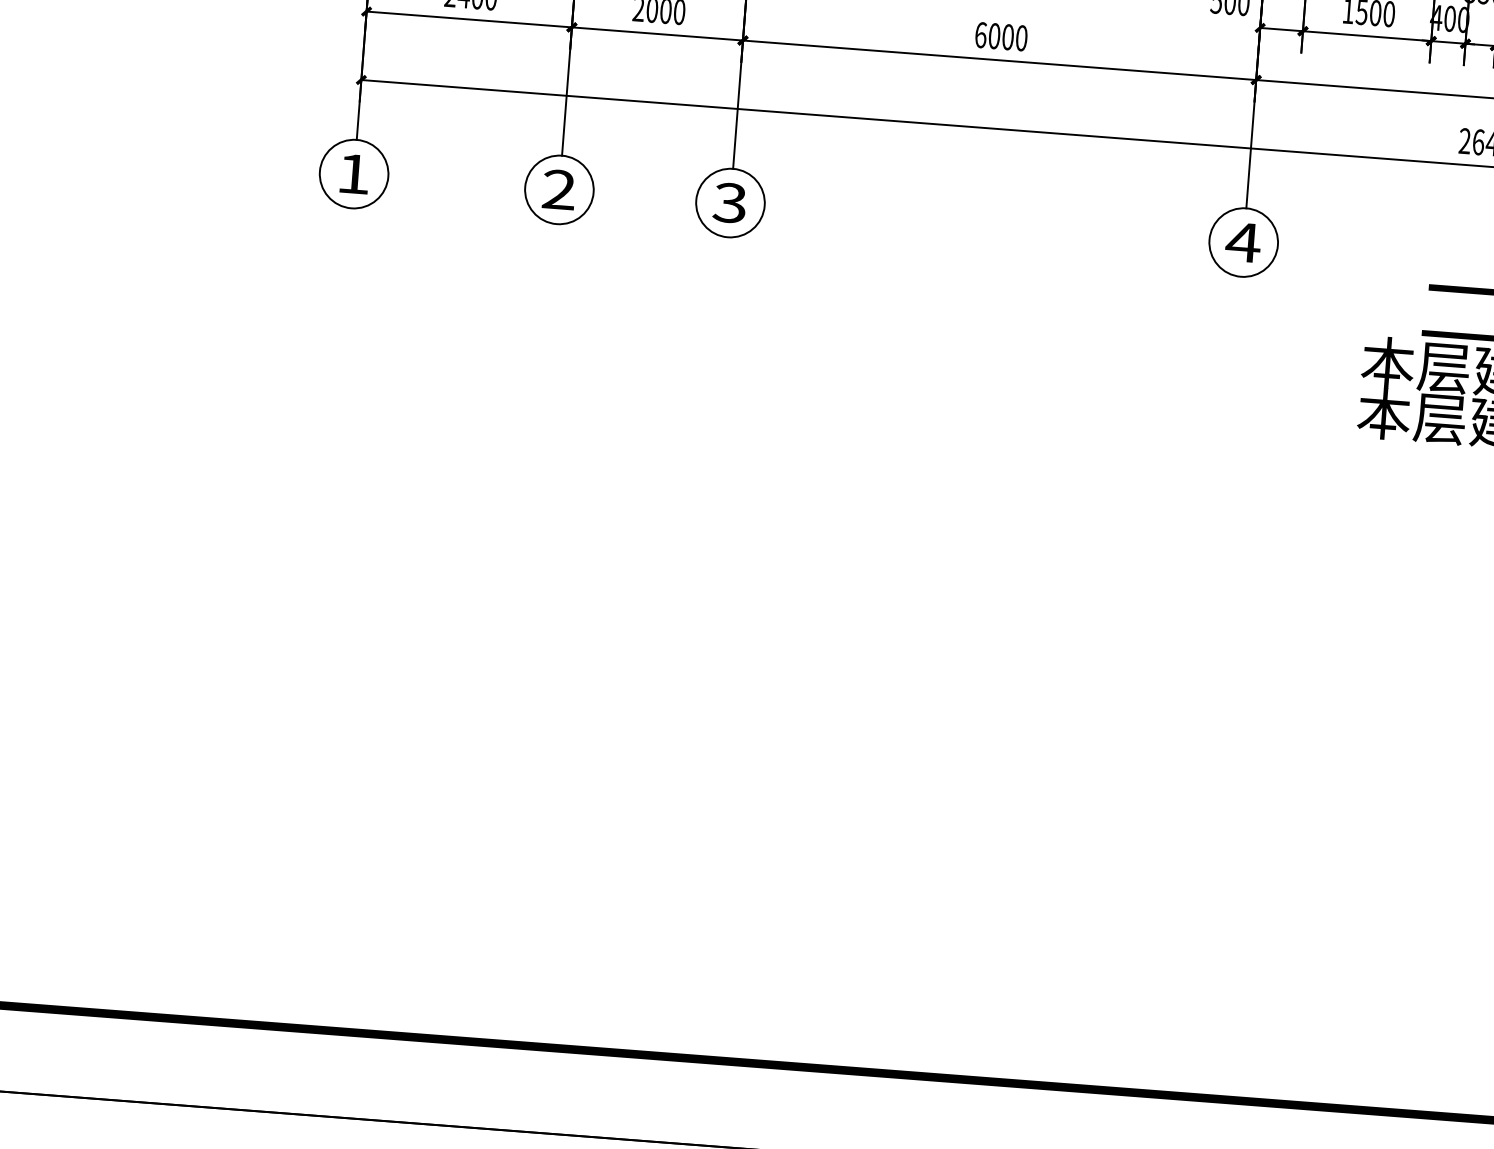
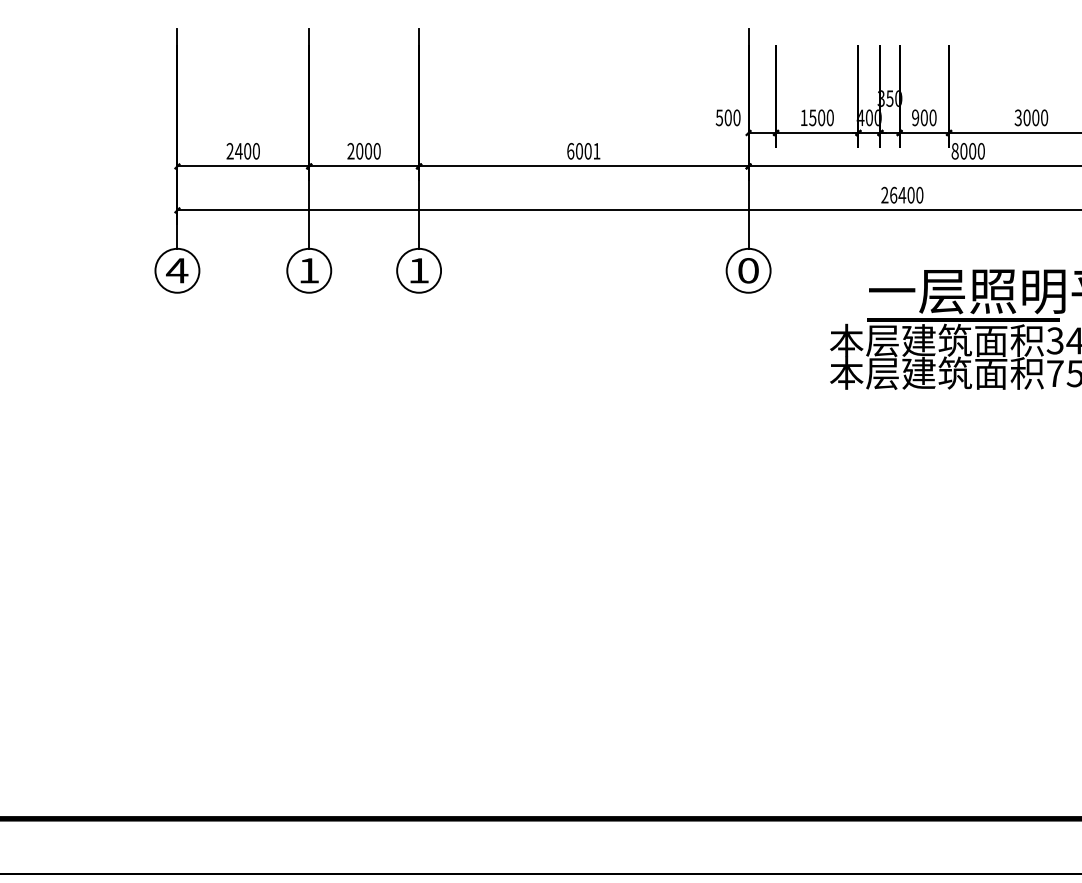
text: (1021, 38) -> (596, 151), 6000 -> 6001
text: (354, 173) -> (177, 270), 1 -> 4
text: (558, 189) -> (308, 270), 2 -> 1
text: (729, 202) -> (418, 270), 3 -> 1
text: (1243, 242) -> (748, 270), 4 -> 0

